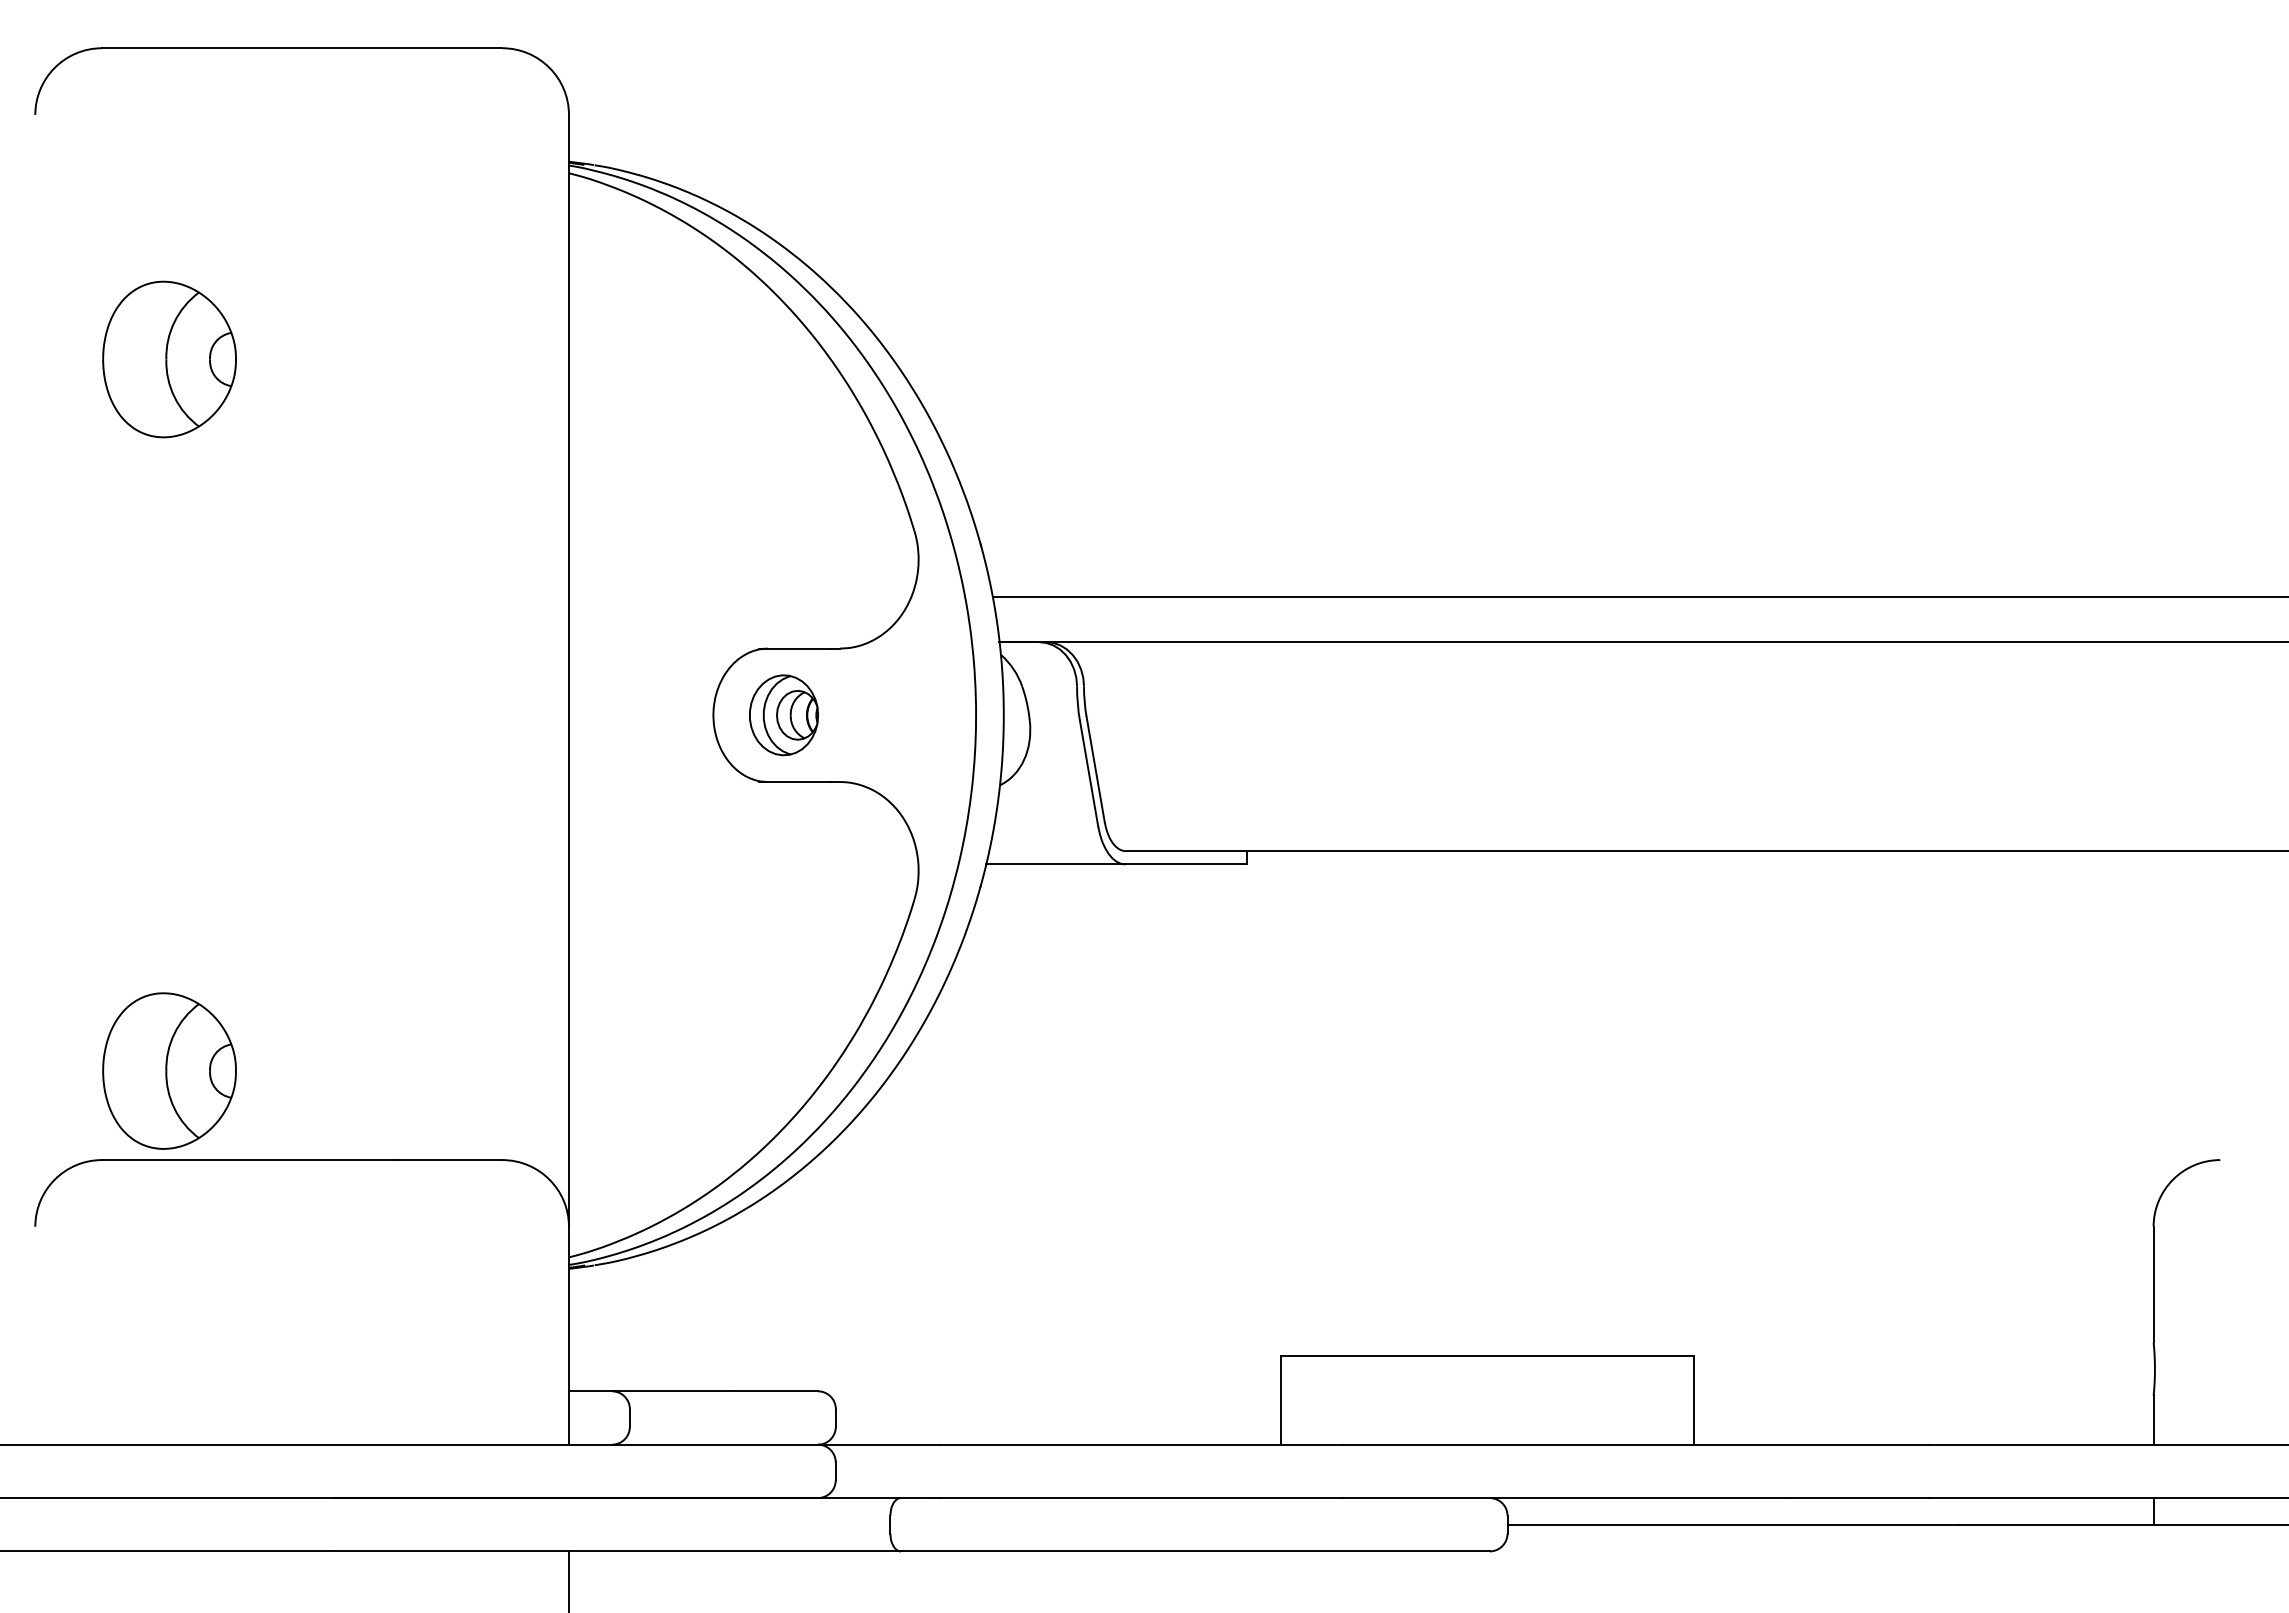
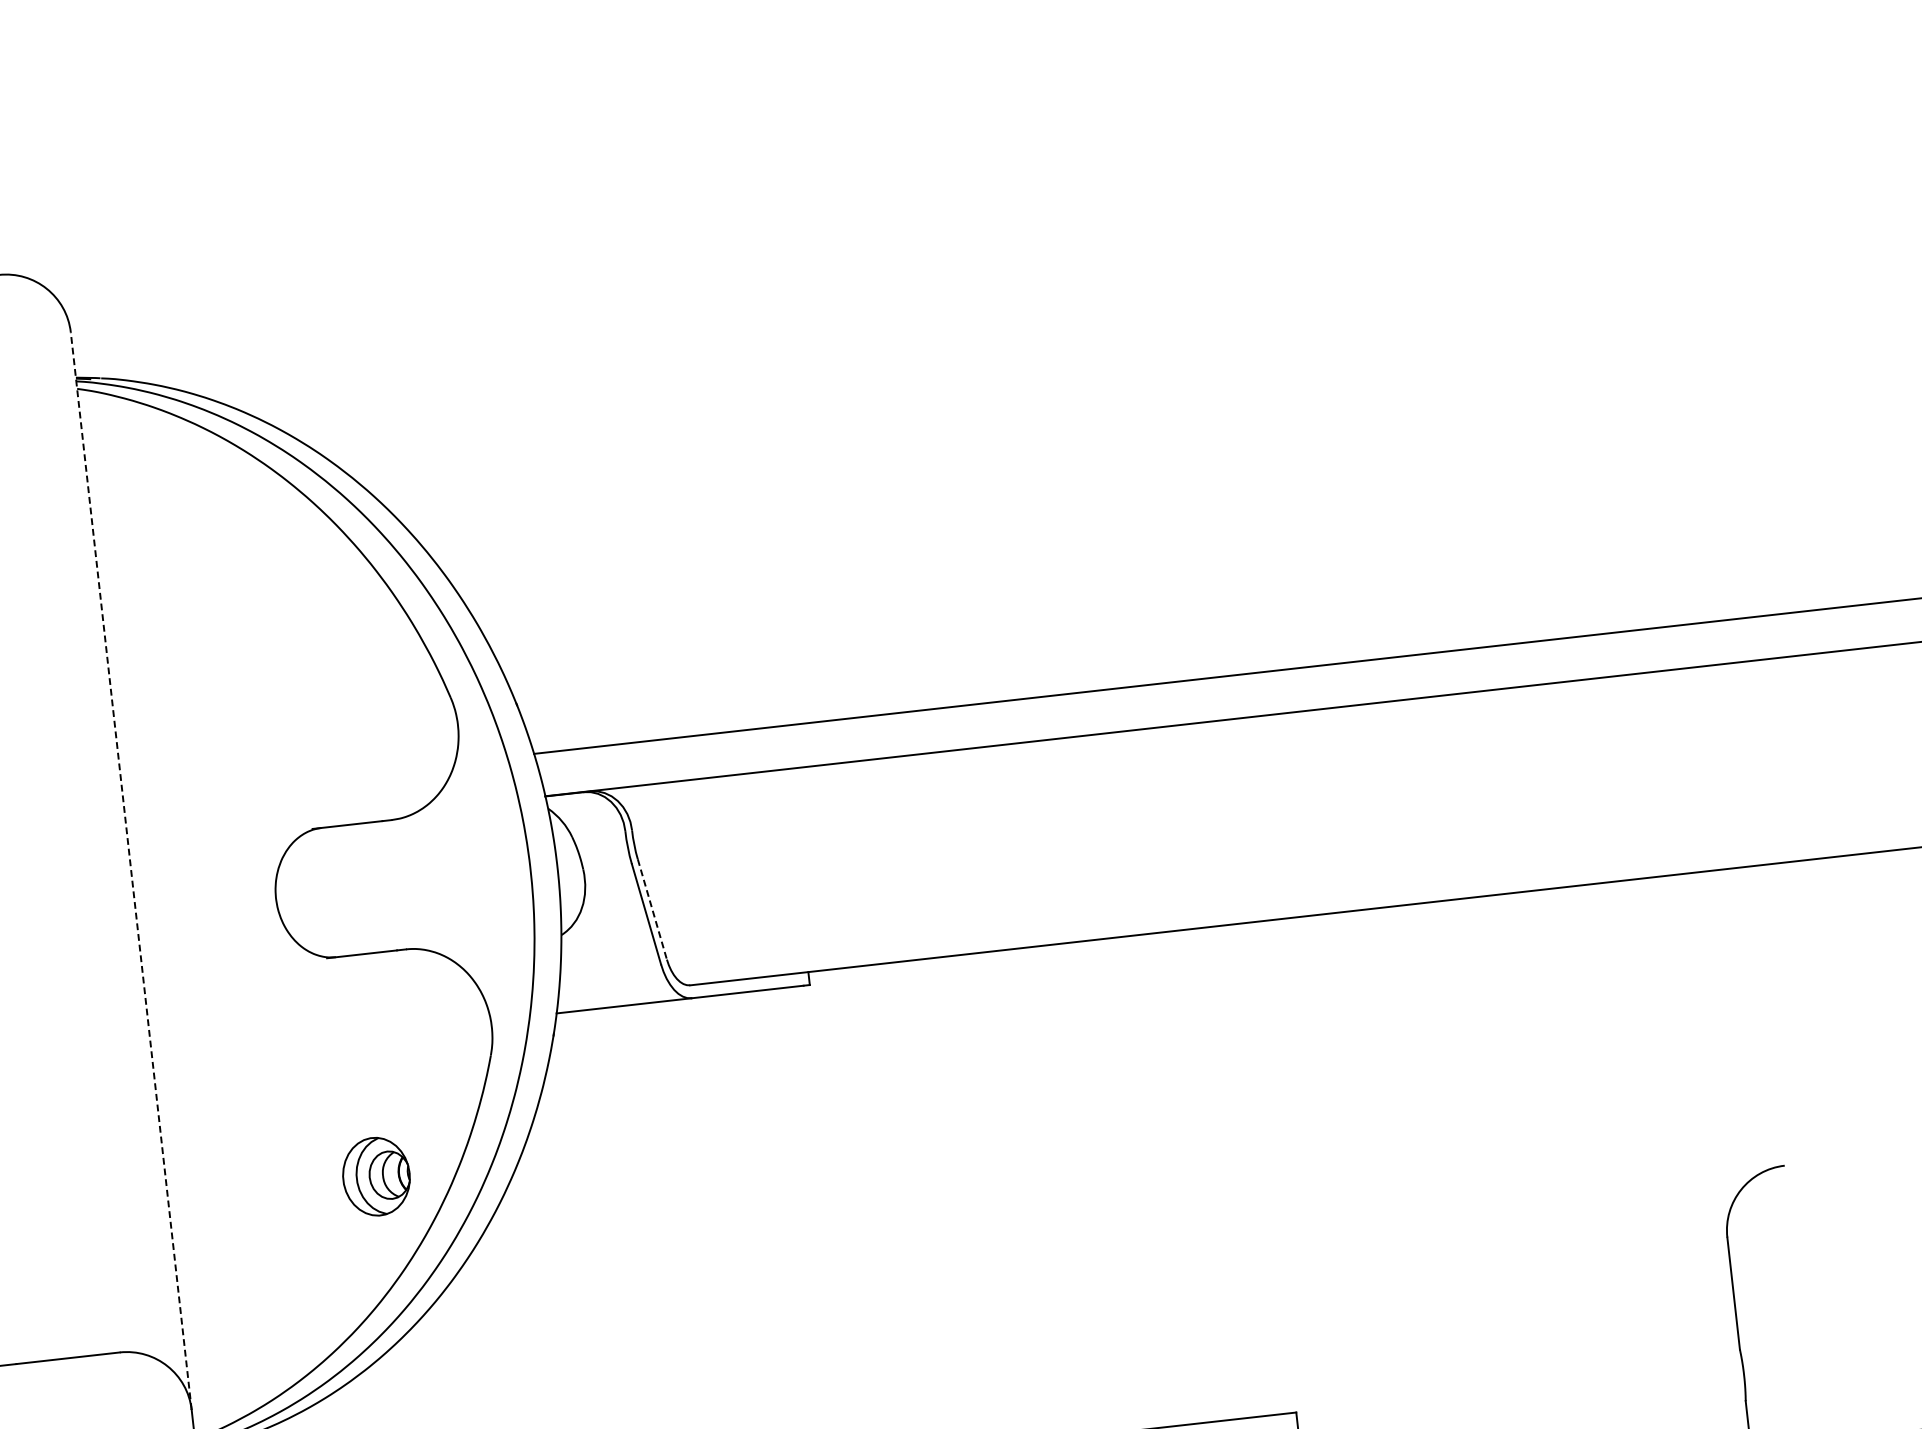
line: (568, 670) -> (130, 870), solid -> dashed
part: (784, 715) -> (377, 1176), moved
line: (1095, 769) -> (652, 909), solid -> dashed

